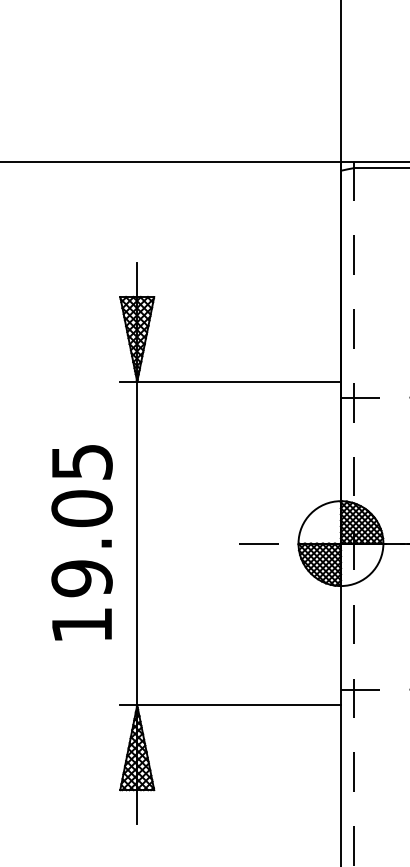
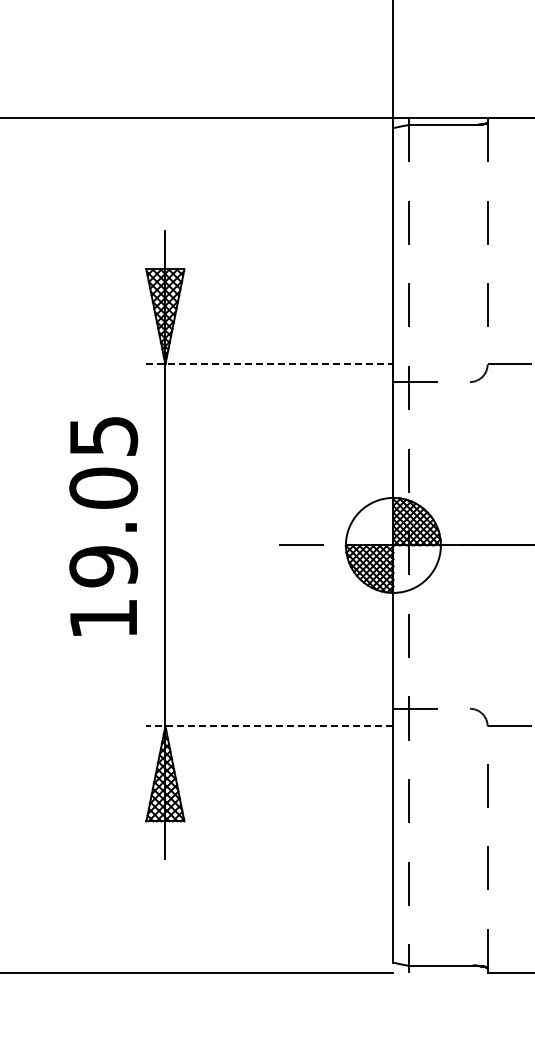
line: (231, 381) -> (270, 364), solid -> dashed
text: (81, 542) -> (103, 526), moved
line: (230, 705) -> (269, 726), solid -> dashed

